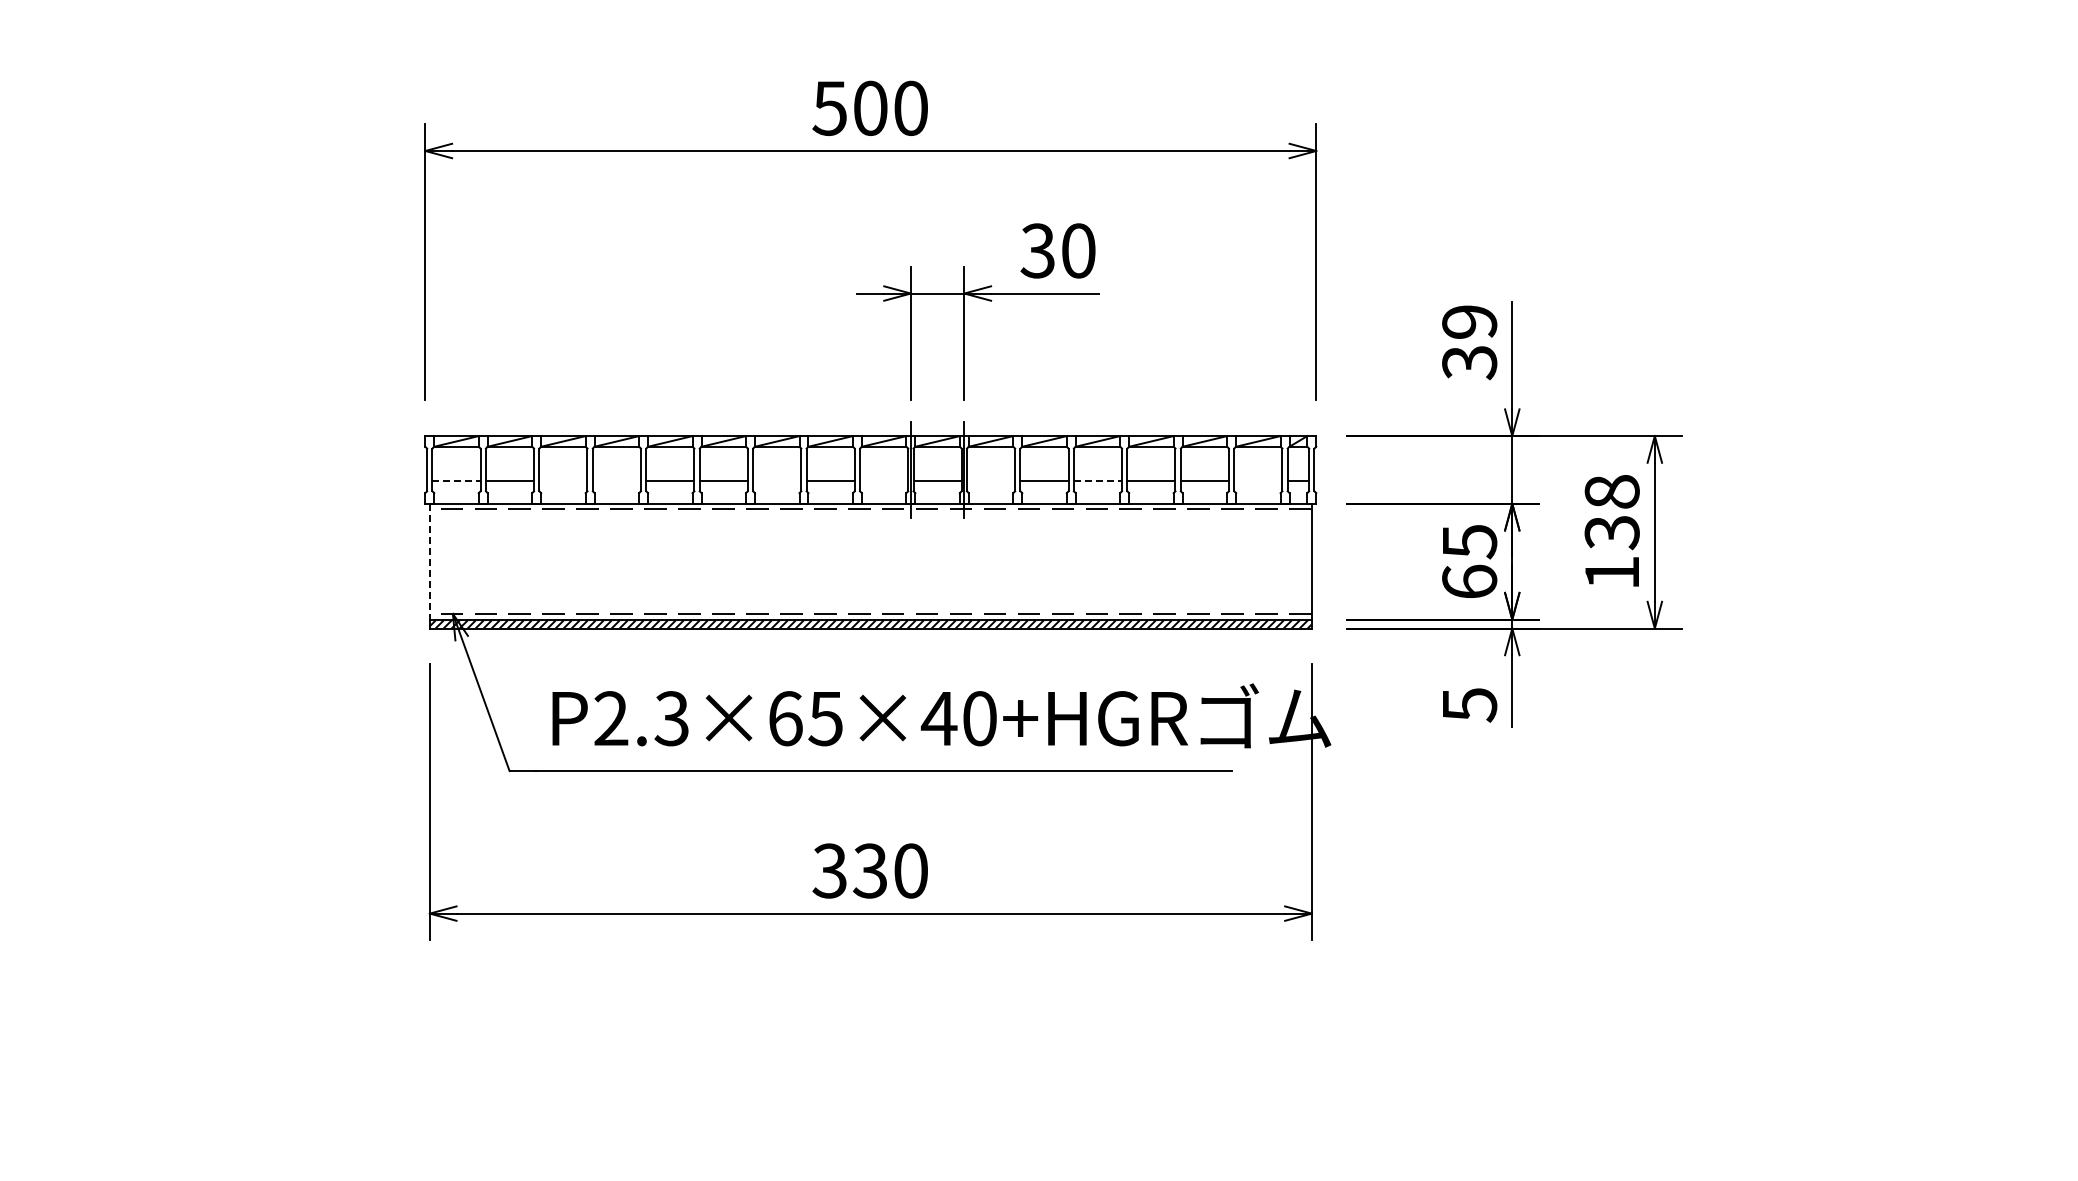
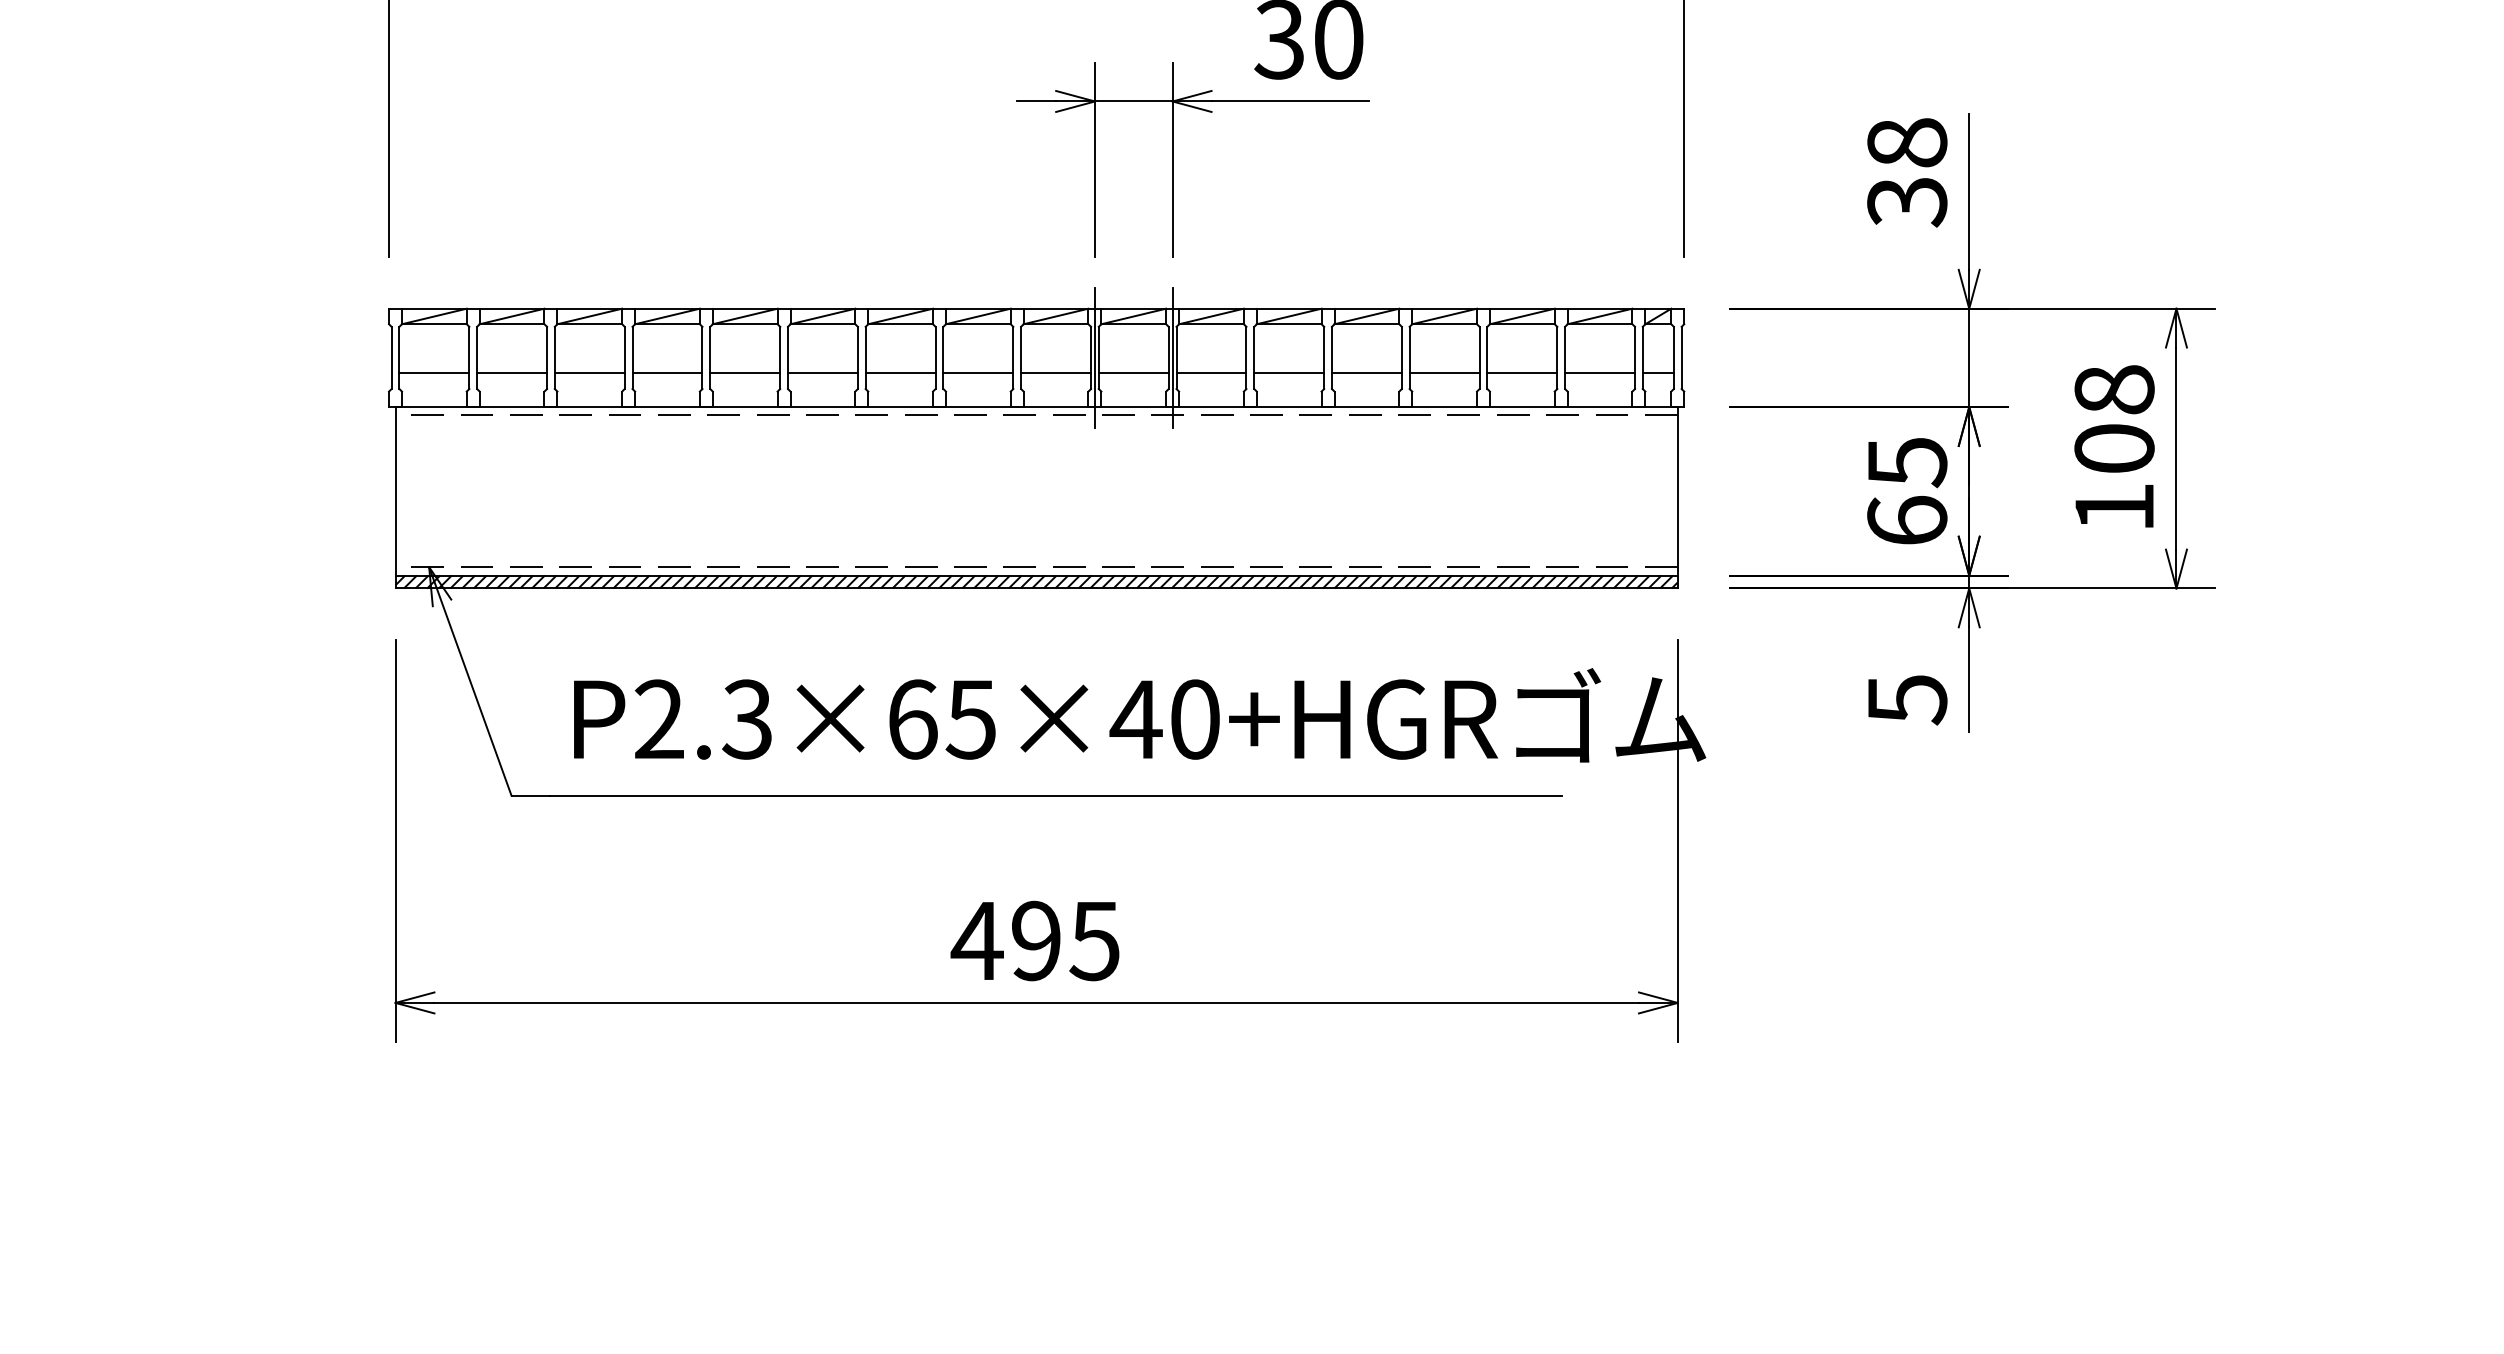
text: (1469, 321) -> (1907, 142), 39 -> 38
line: (457, 480) -> (435, 373), dashed -> solid
line: (563, 480) -> (589, 373), added
line: (616, 480) -> (666, 373), added
line: (777, 480) -> (901, 373), added
line: (884, 480) -> (1056, 373), added
line: (991, 480) -> (1212, 373), added
line: (1098, 480) -> (1367, 373), dashed -> solid
line: (1258, 480) -> (1600, 373), added
text: (1611, 532) -> (2113, 448), 138 -> 108
line: (429, 561) -> (395, 491), dashed -> solid
text: (869, 870) -> (1034, 940), 330 -> 495

